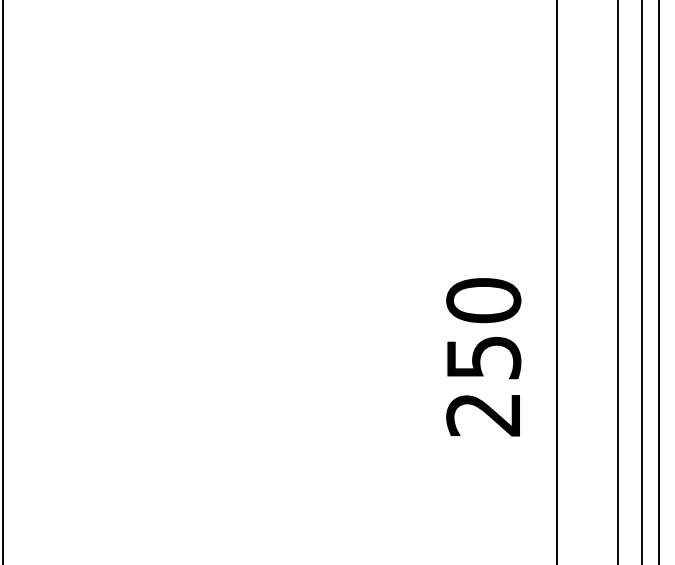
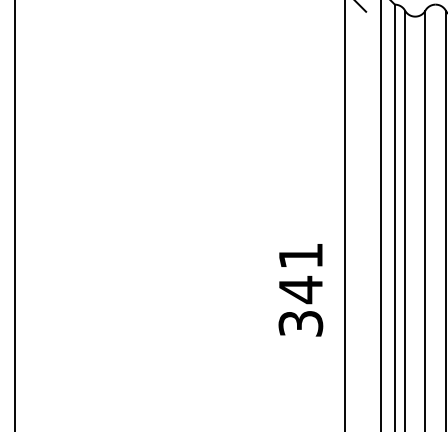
text: (483, 357) -> (300, 289), 250 -> 341

